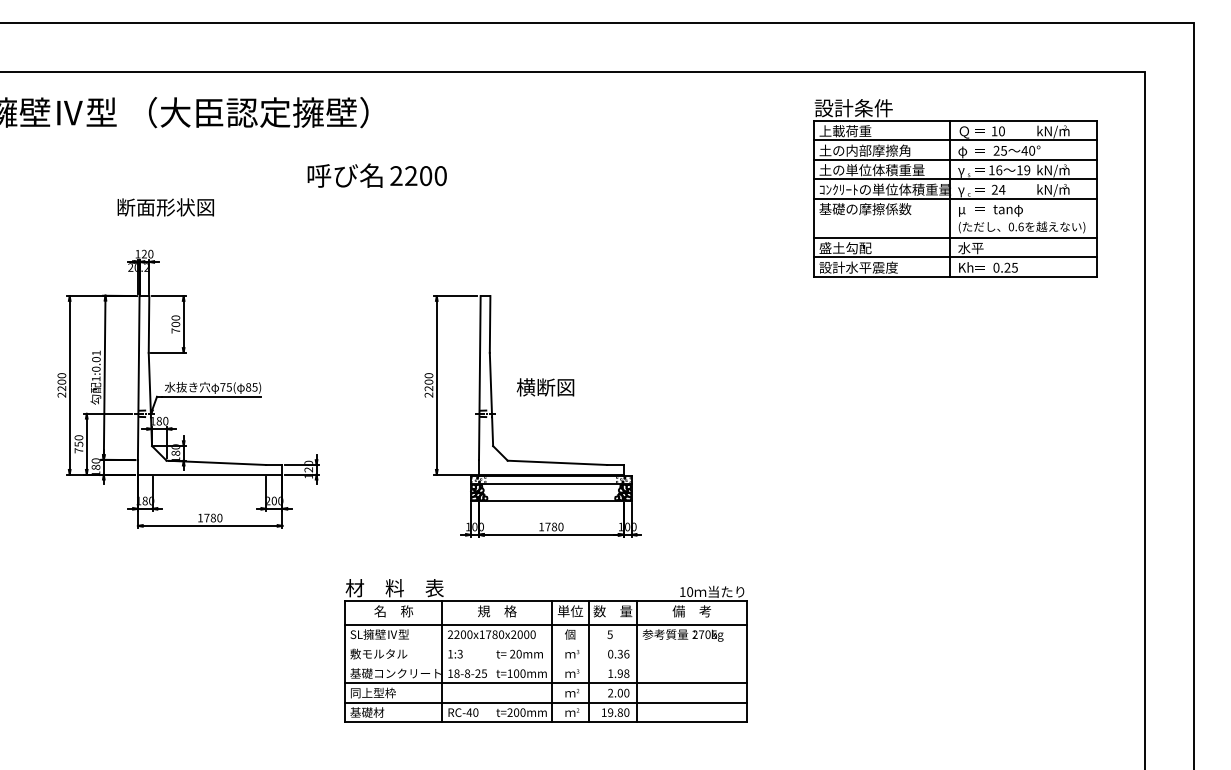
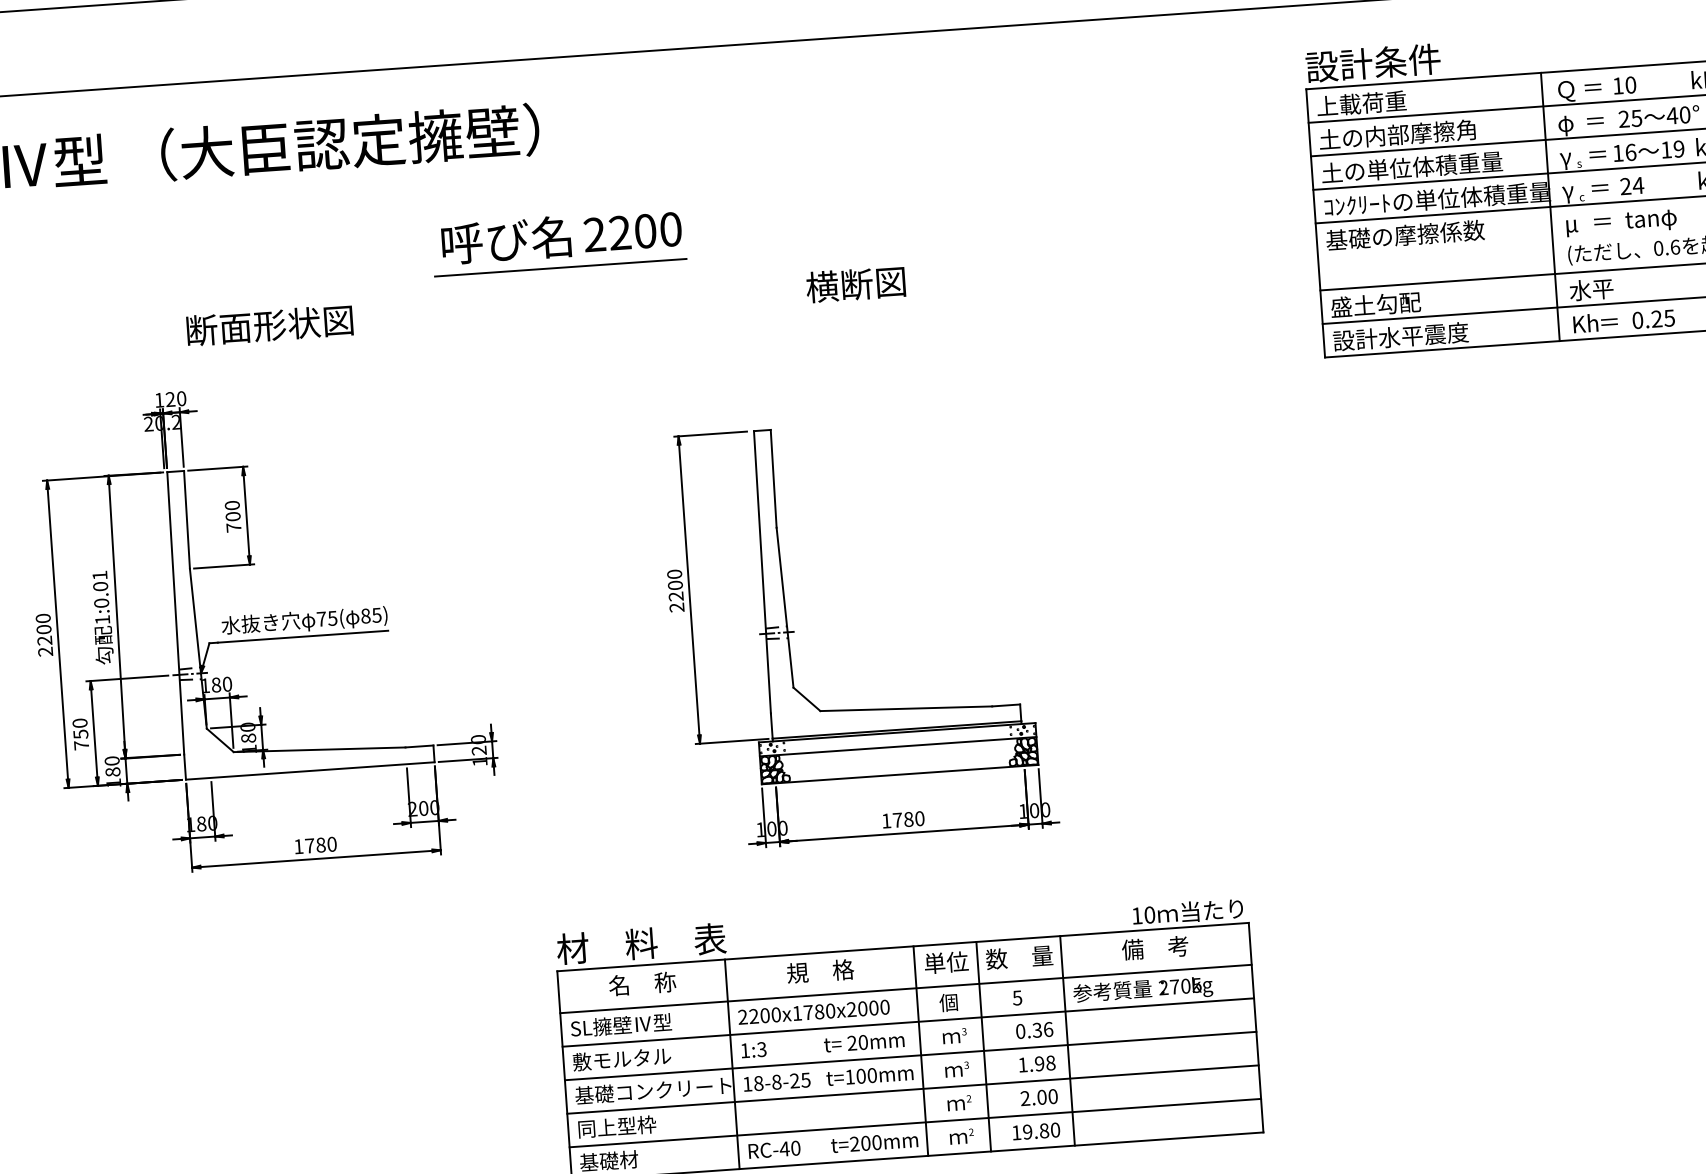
line: (375, 193) -> (560, 267), added
text: (165, 207) -> (269, 325), moved
text: (545, 387) -> (855, 284), moved
line: (546, 644) -> (909, 1022), added
line: (546, 663) -> (911, 1055), added

